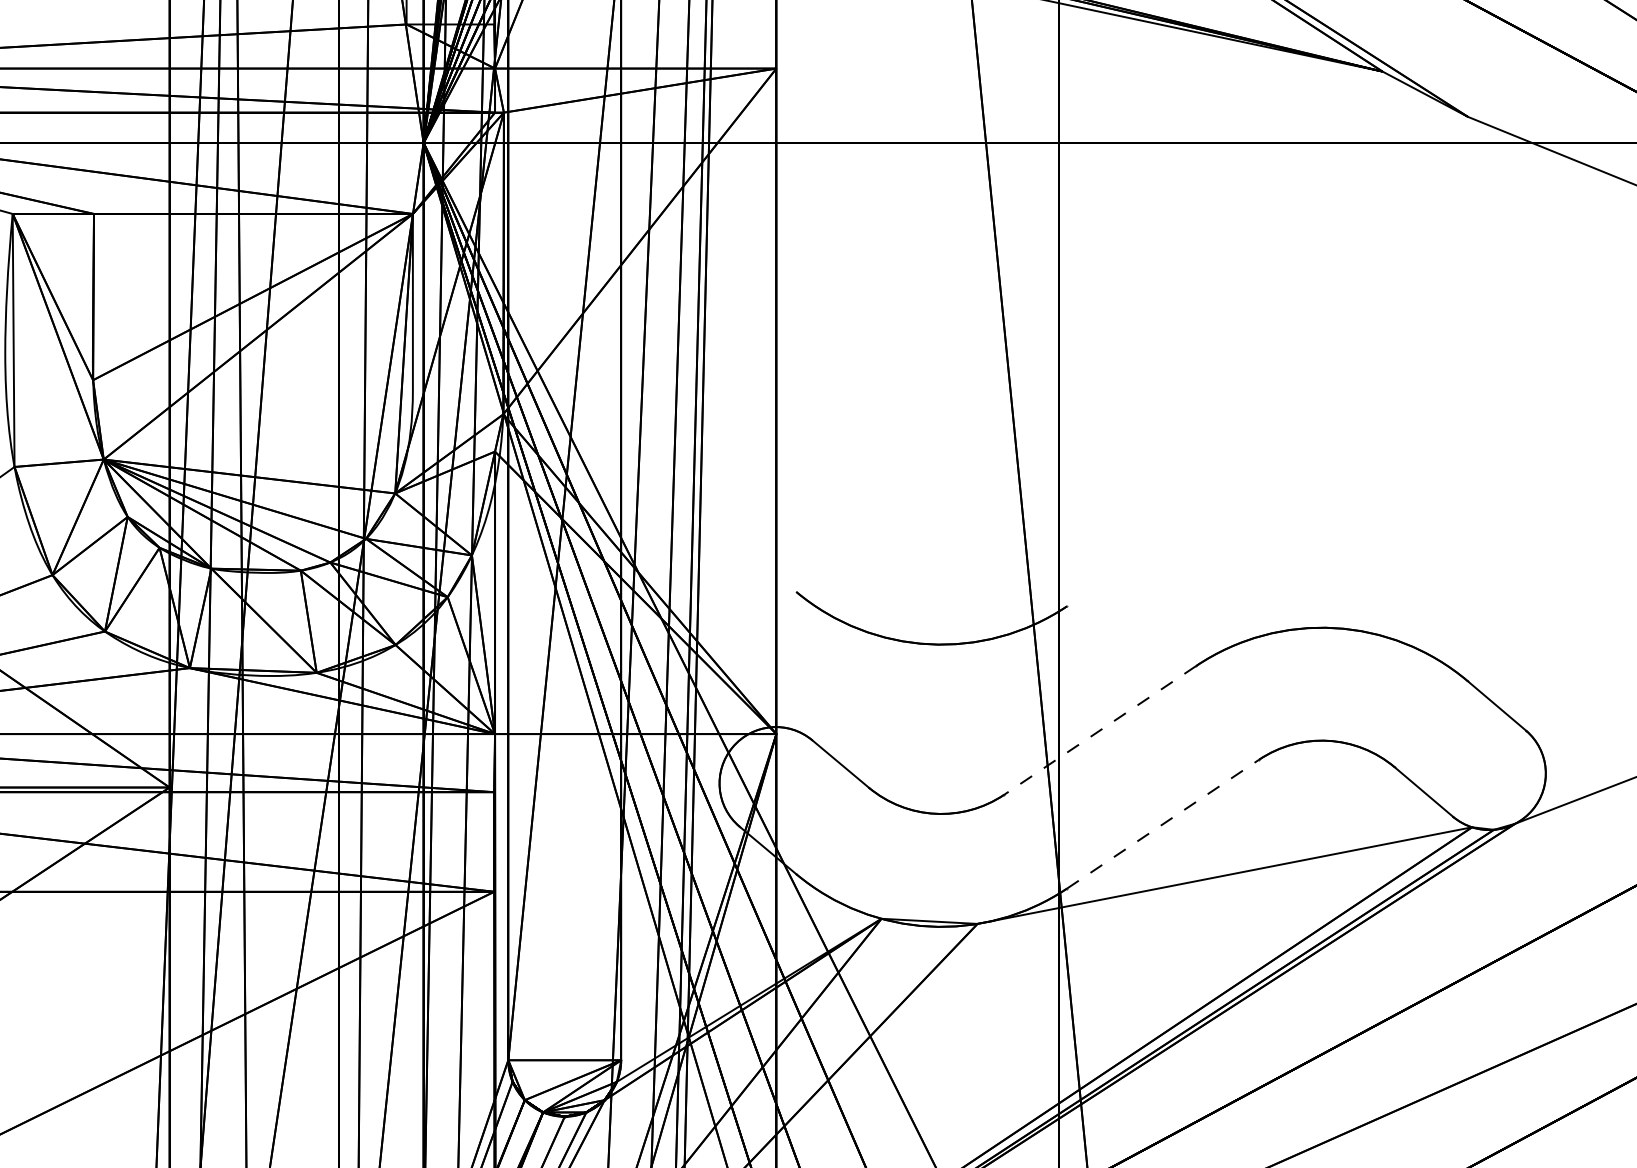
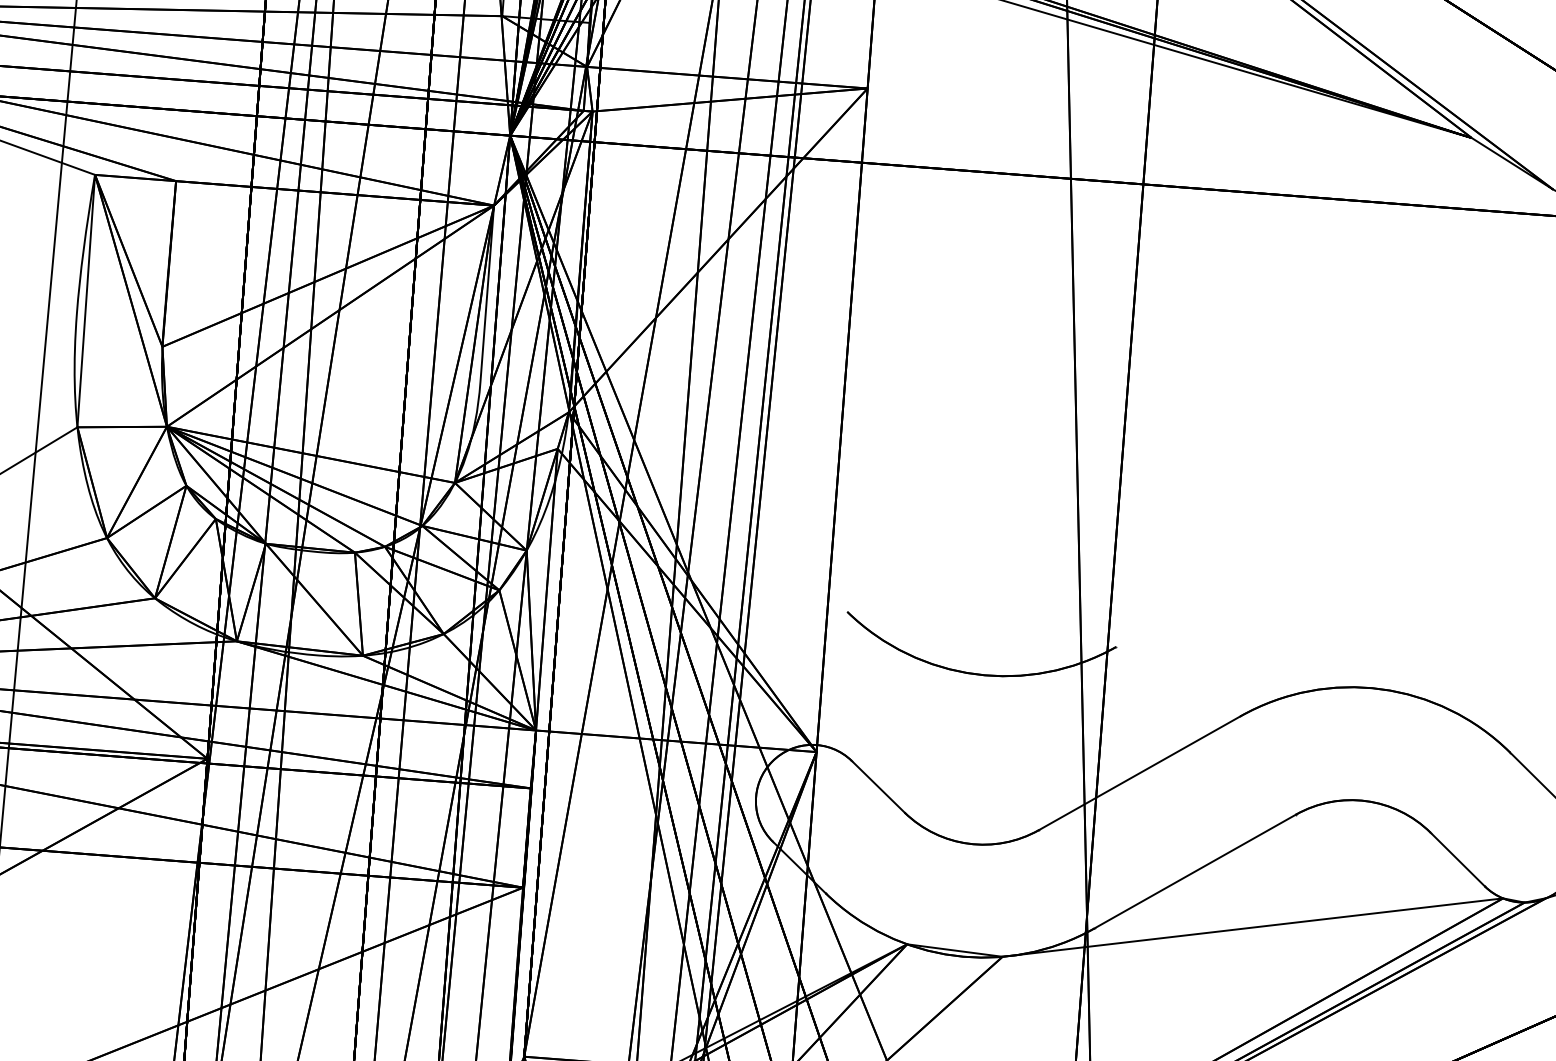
line: (1100, 730) -> (1139, 773), dashed -> solid
line: (1163, 824) -> (1195, 871), dashed -> solid

